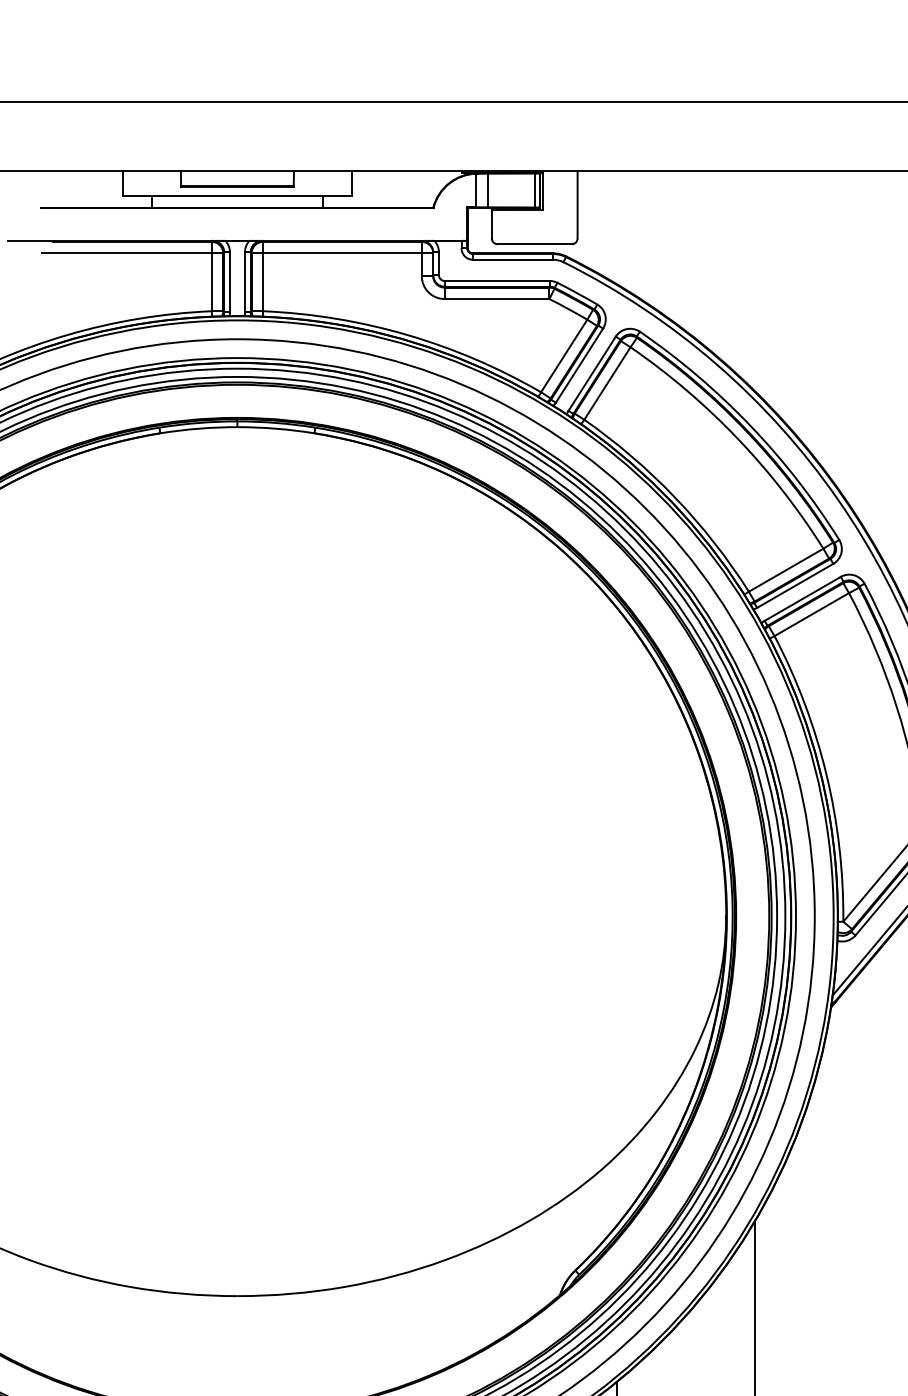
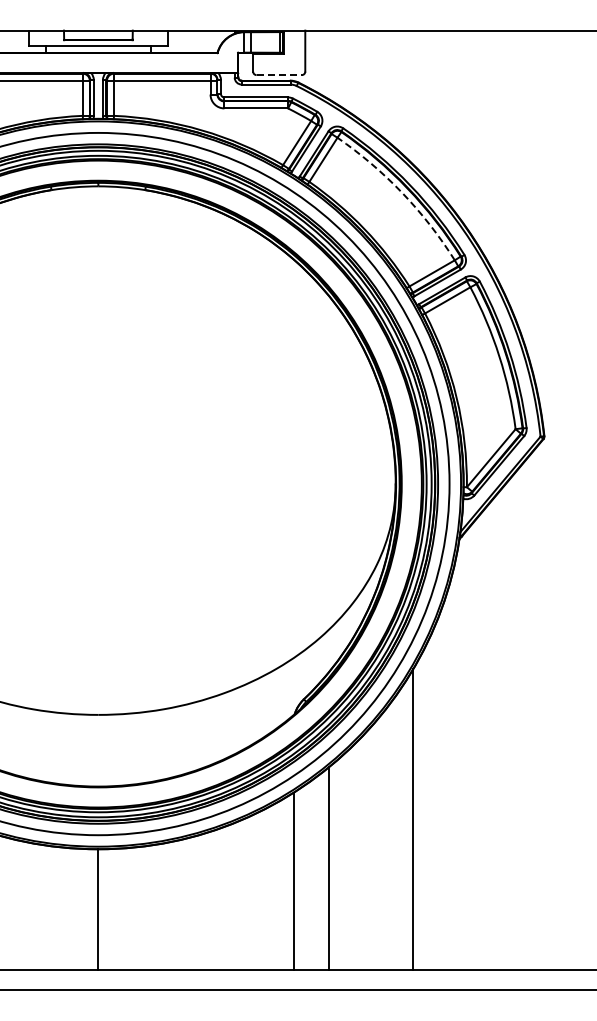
line: (535, 244) -> (279, 75), solid -> dashed
arc: (737, 438) -> (402, 193), solid -> dashed

